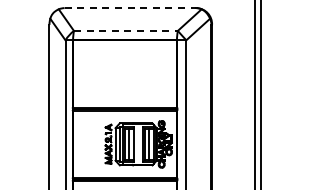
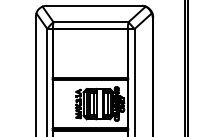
line: (130, 8) -> (94, 6), dashed -> solid
line: (125, 30) -> (90, 21), dashed -> solid

